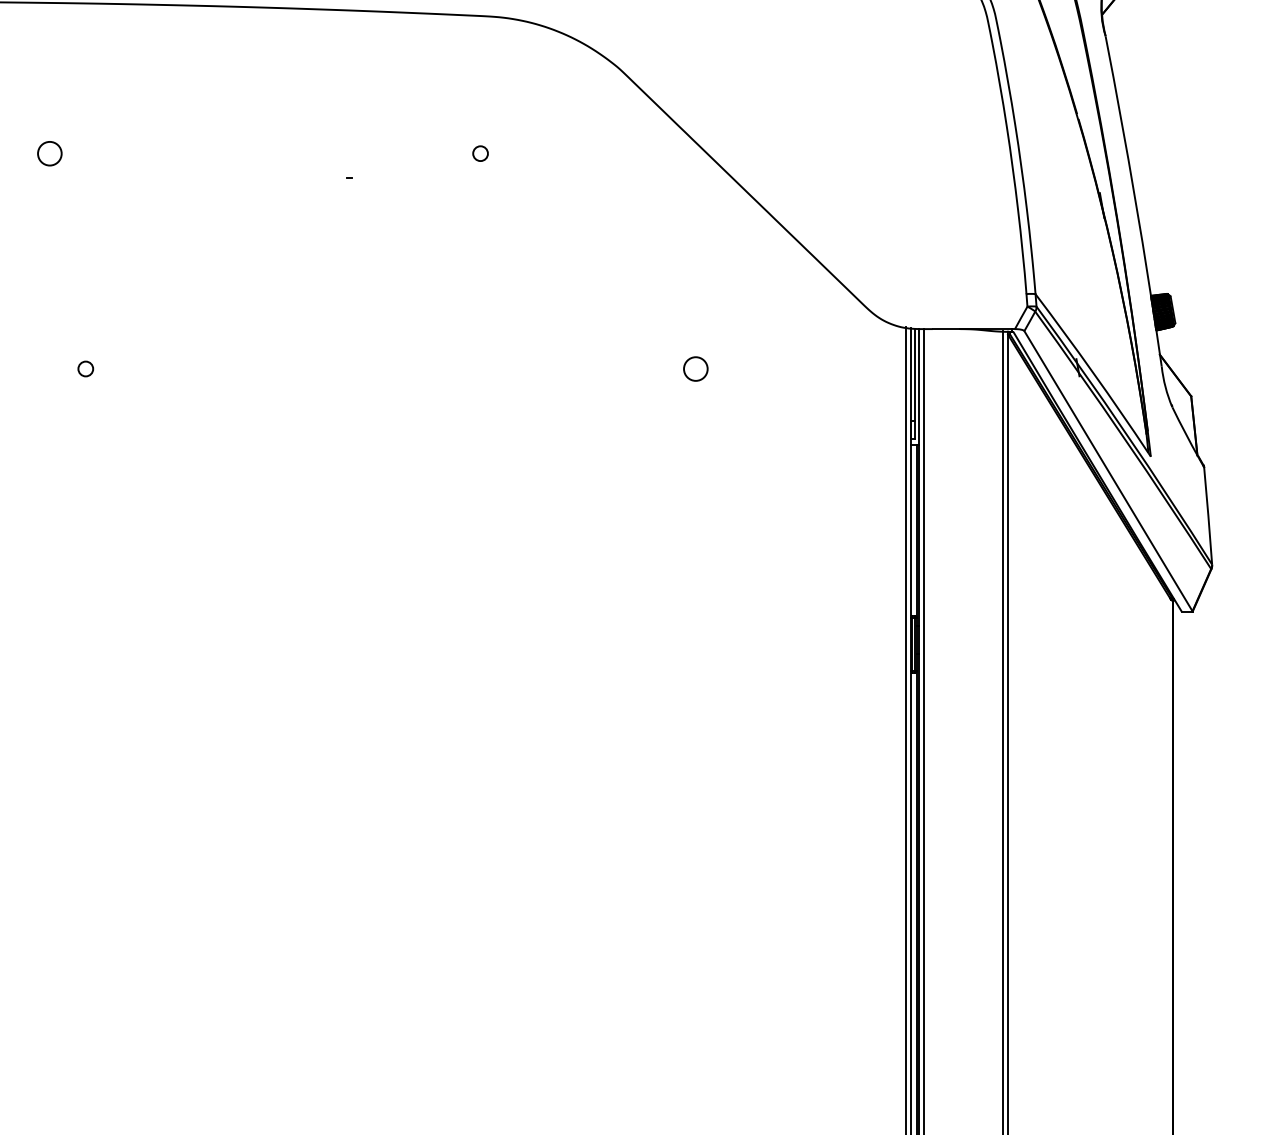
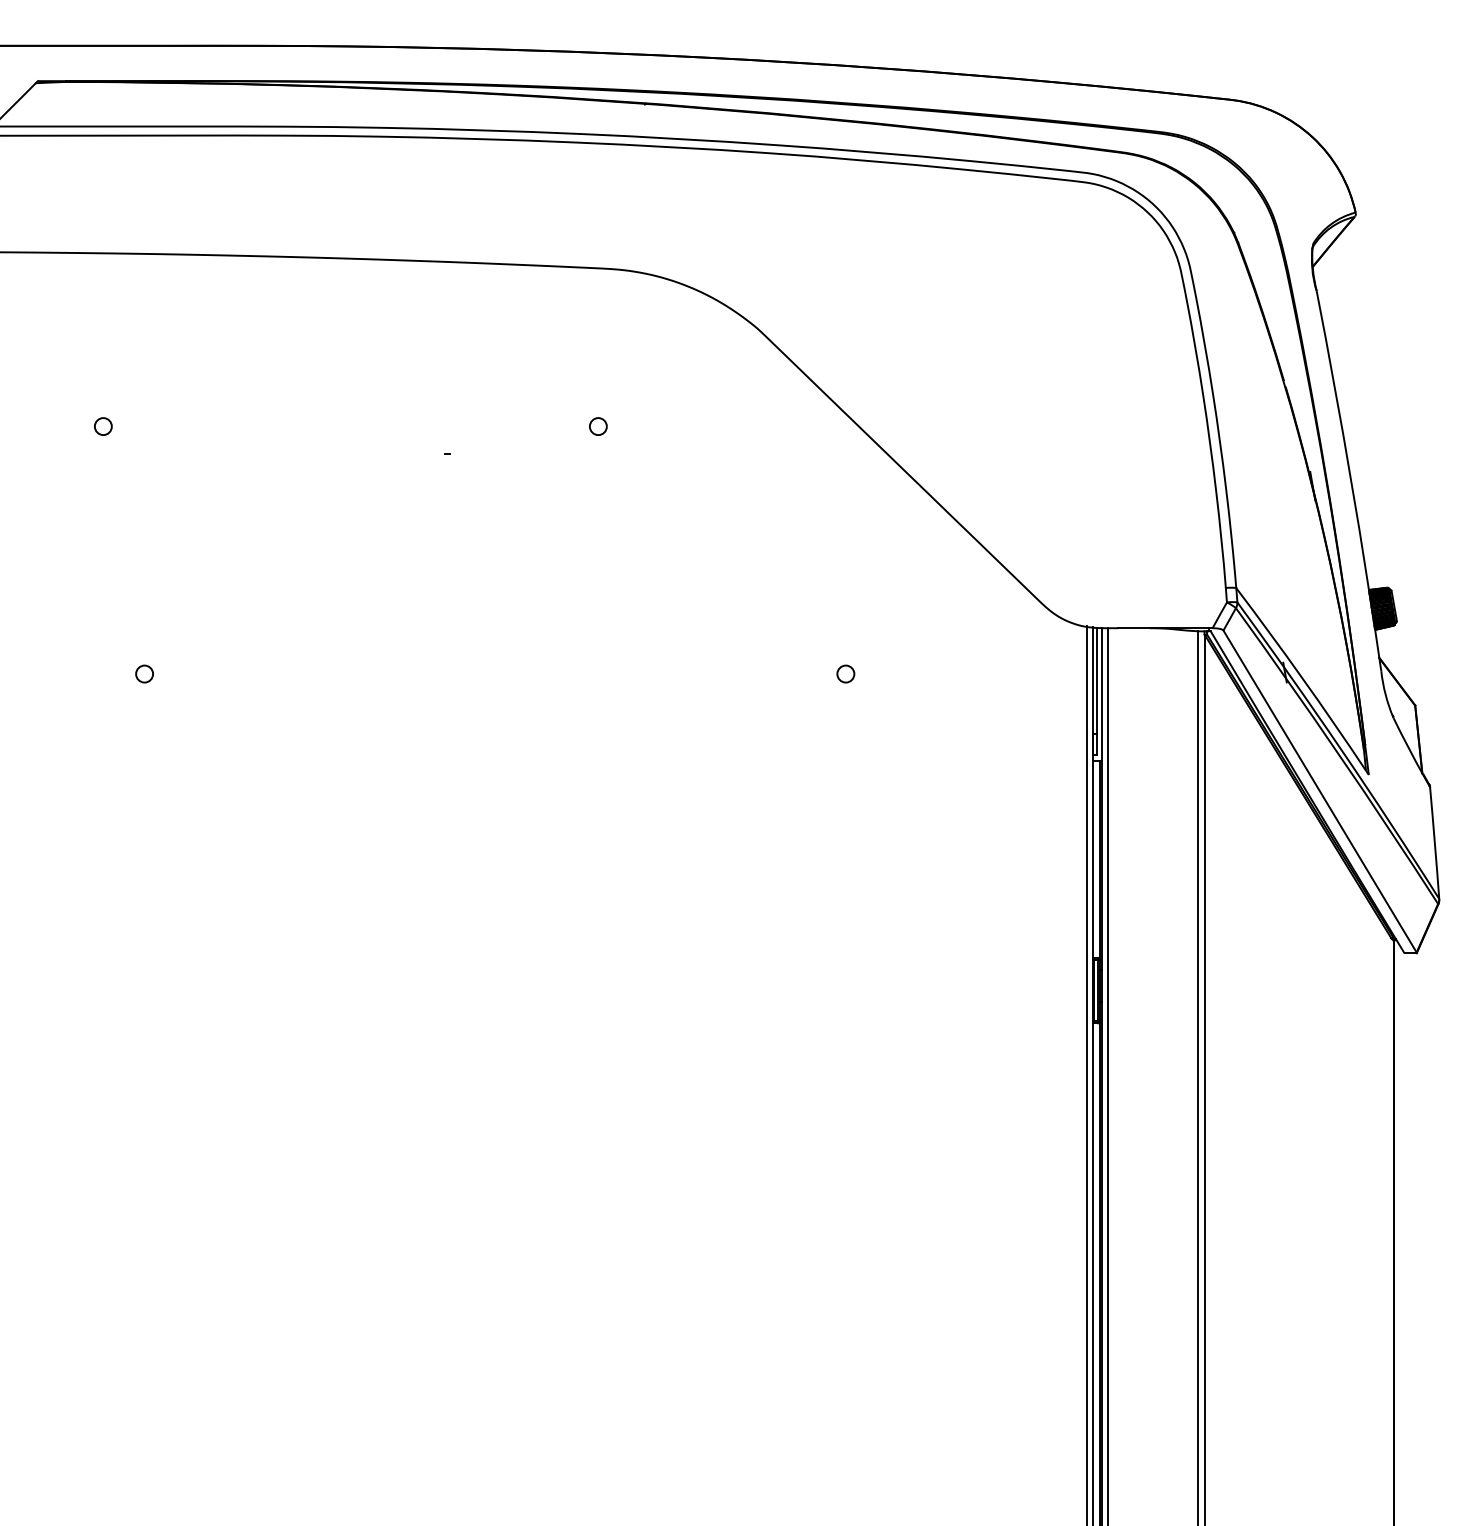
part: (50, 153) -> (103, 426), size x0.62
part: (695, 368) -> (845, 673), size x0.62

